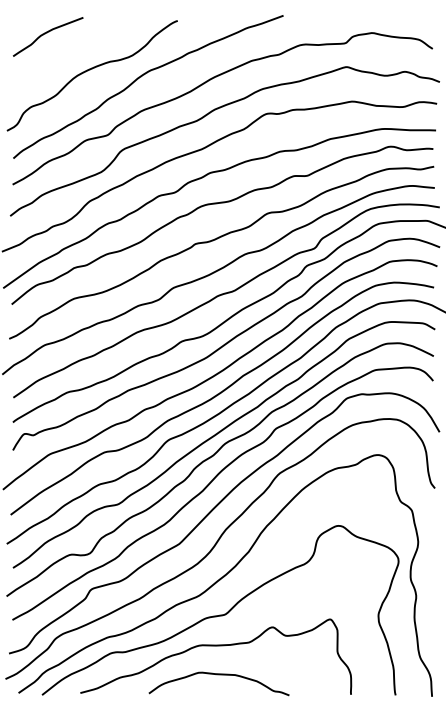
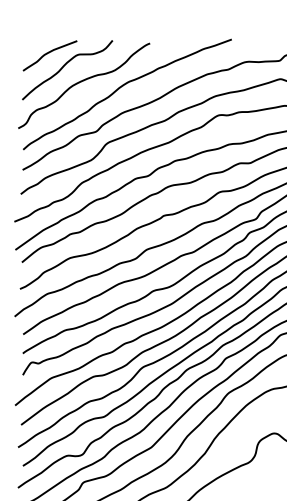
curve: (65, 52) -> (63, 67), added

